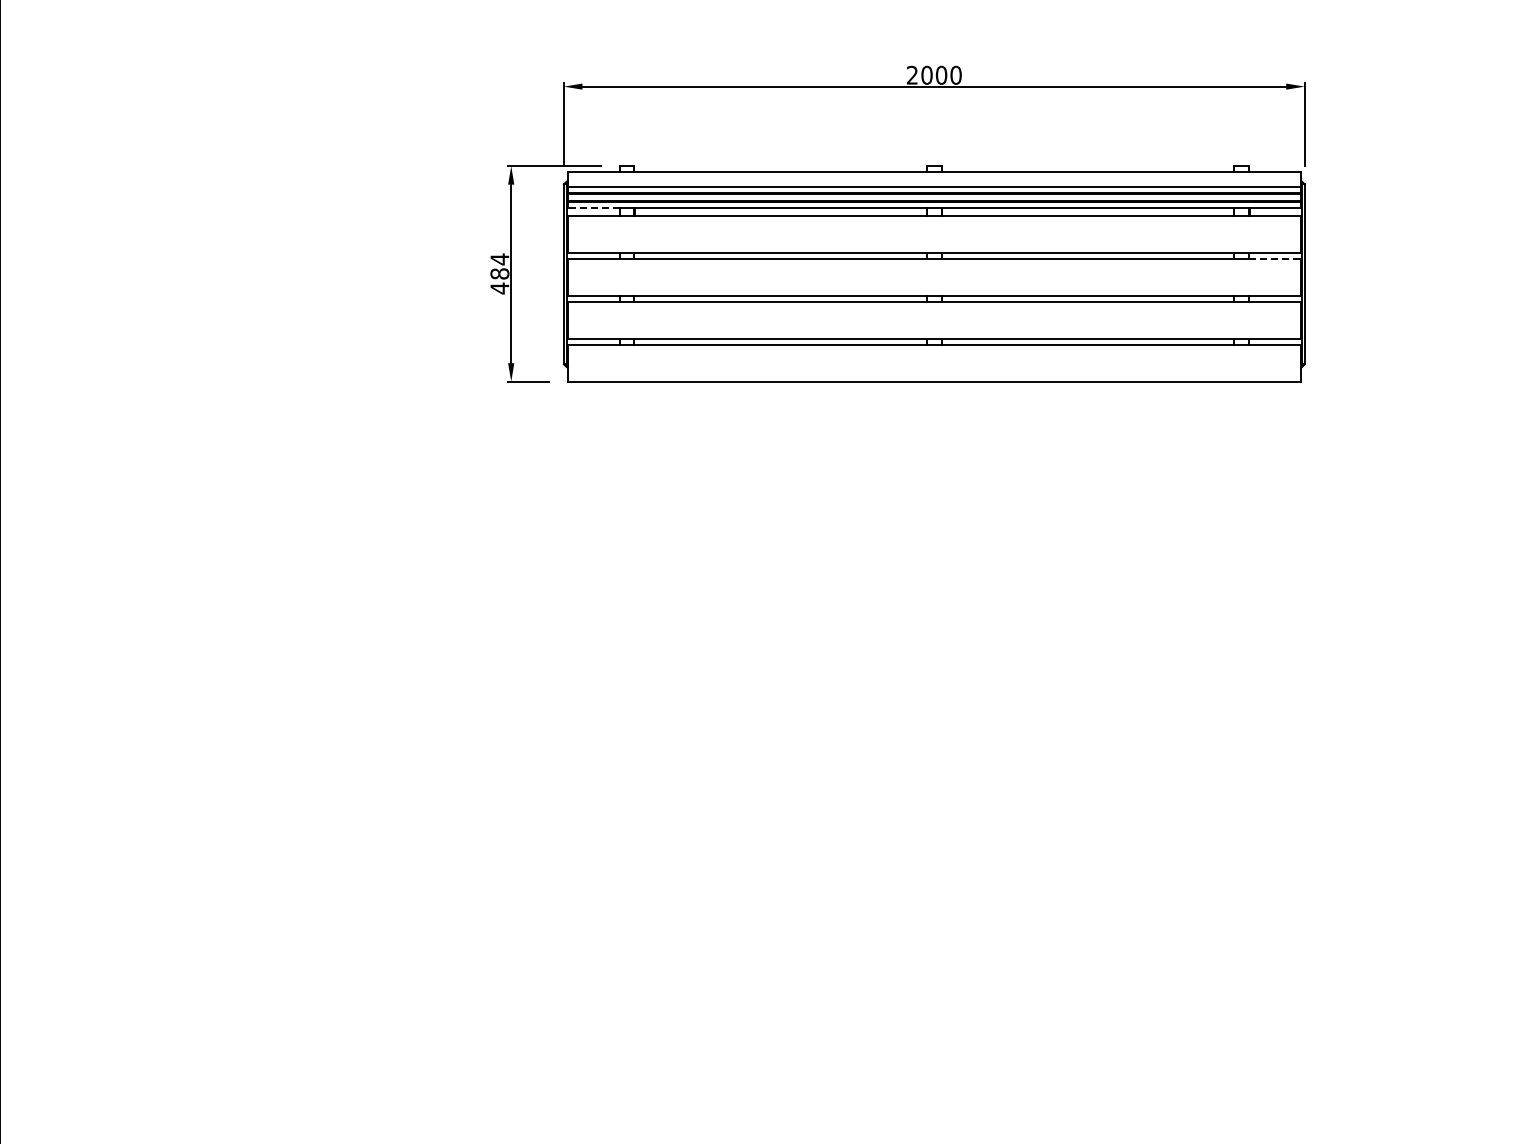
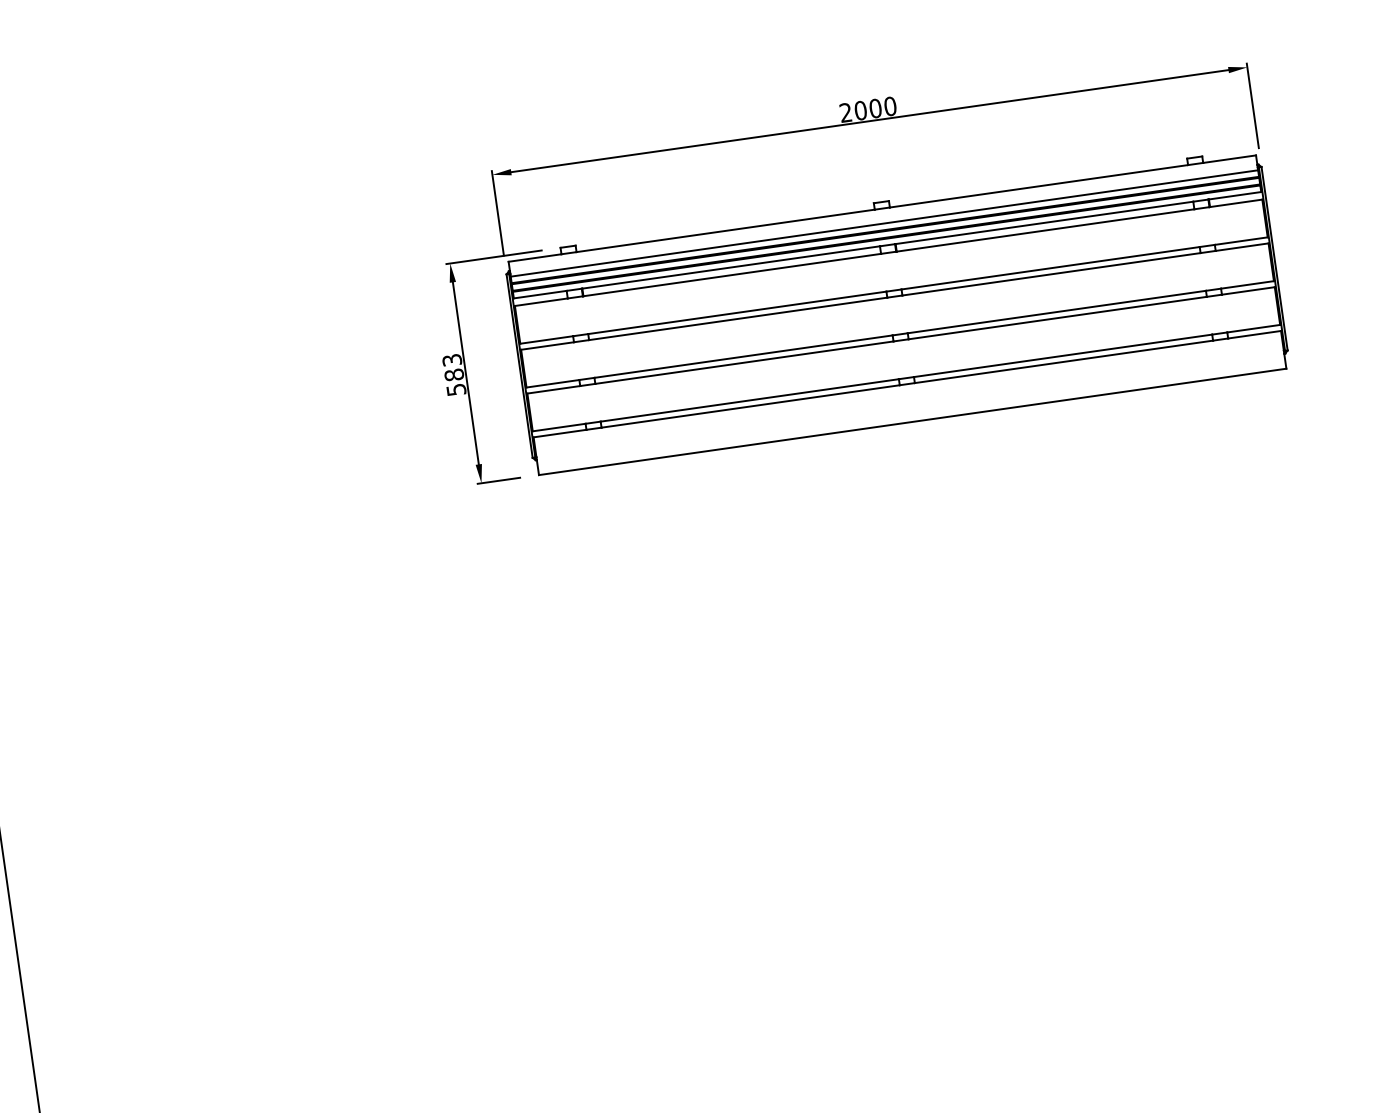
line: (593, 208) -> (540, 294), dashed -> solid
line: (1275, 258) -> (1242, 246), dashed -> solid
text: (499, 273) -> (453, 374), 484 -> 583

